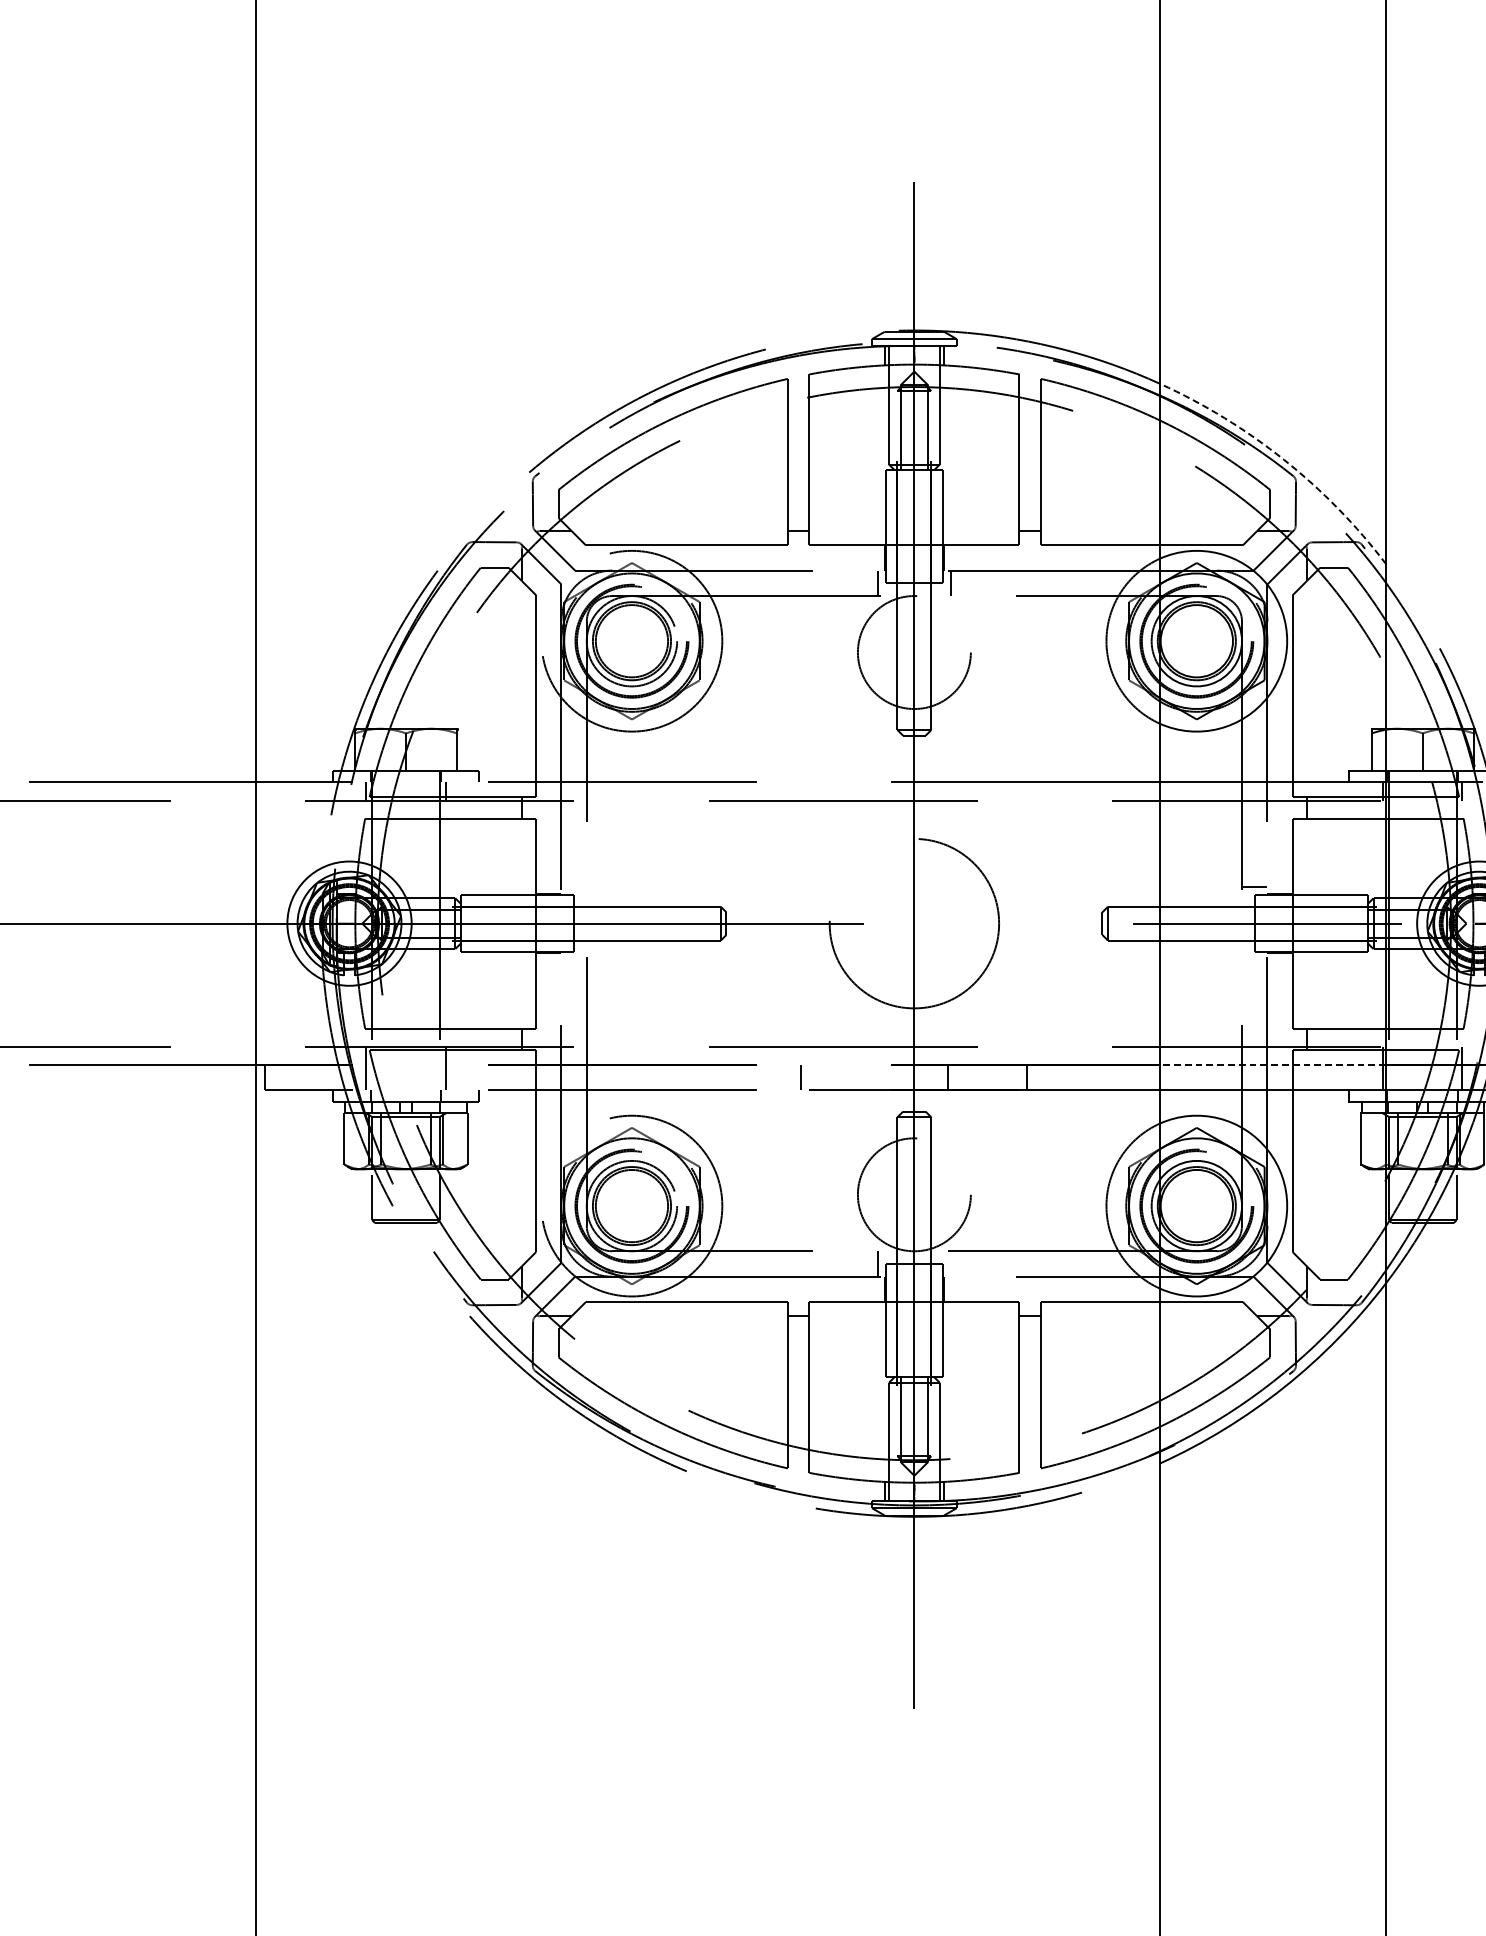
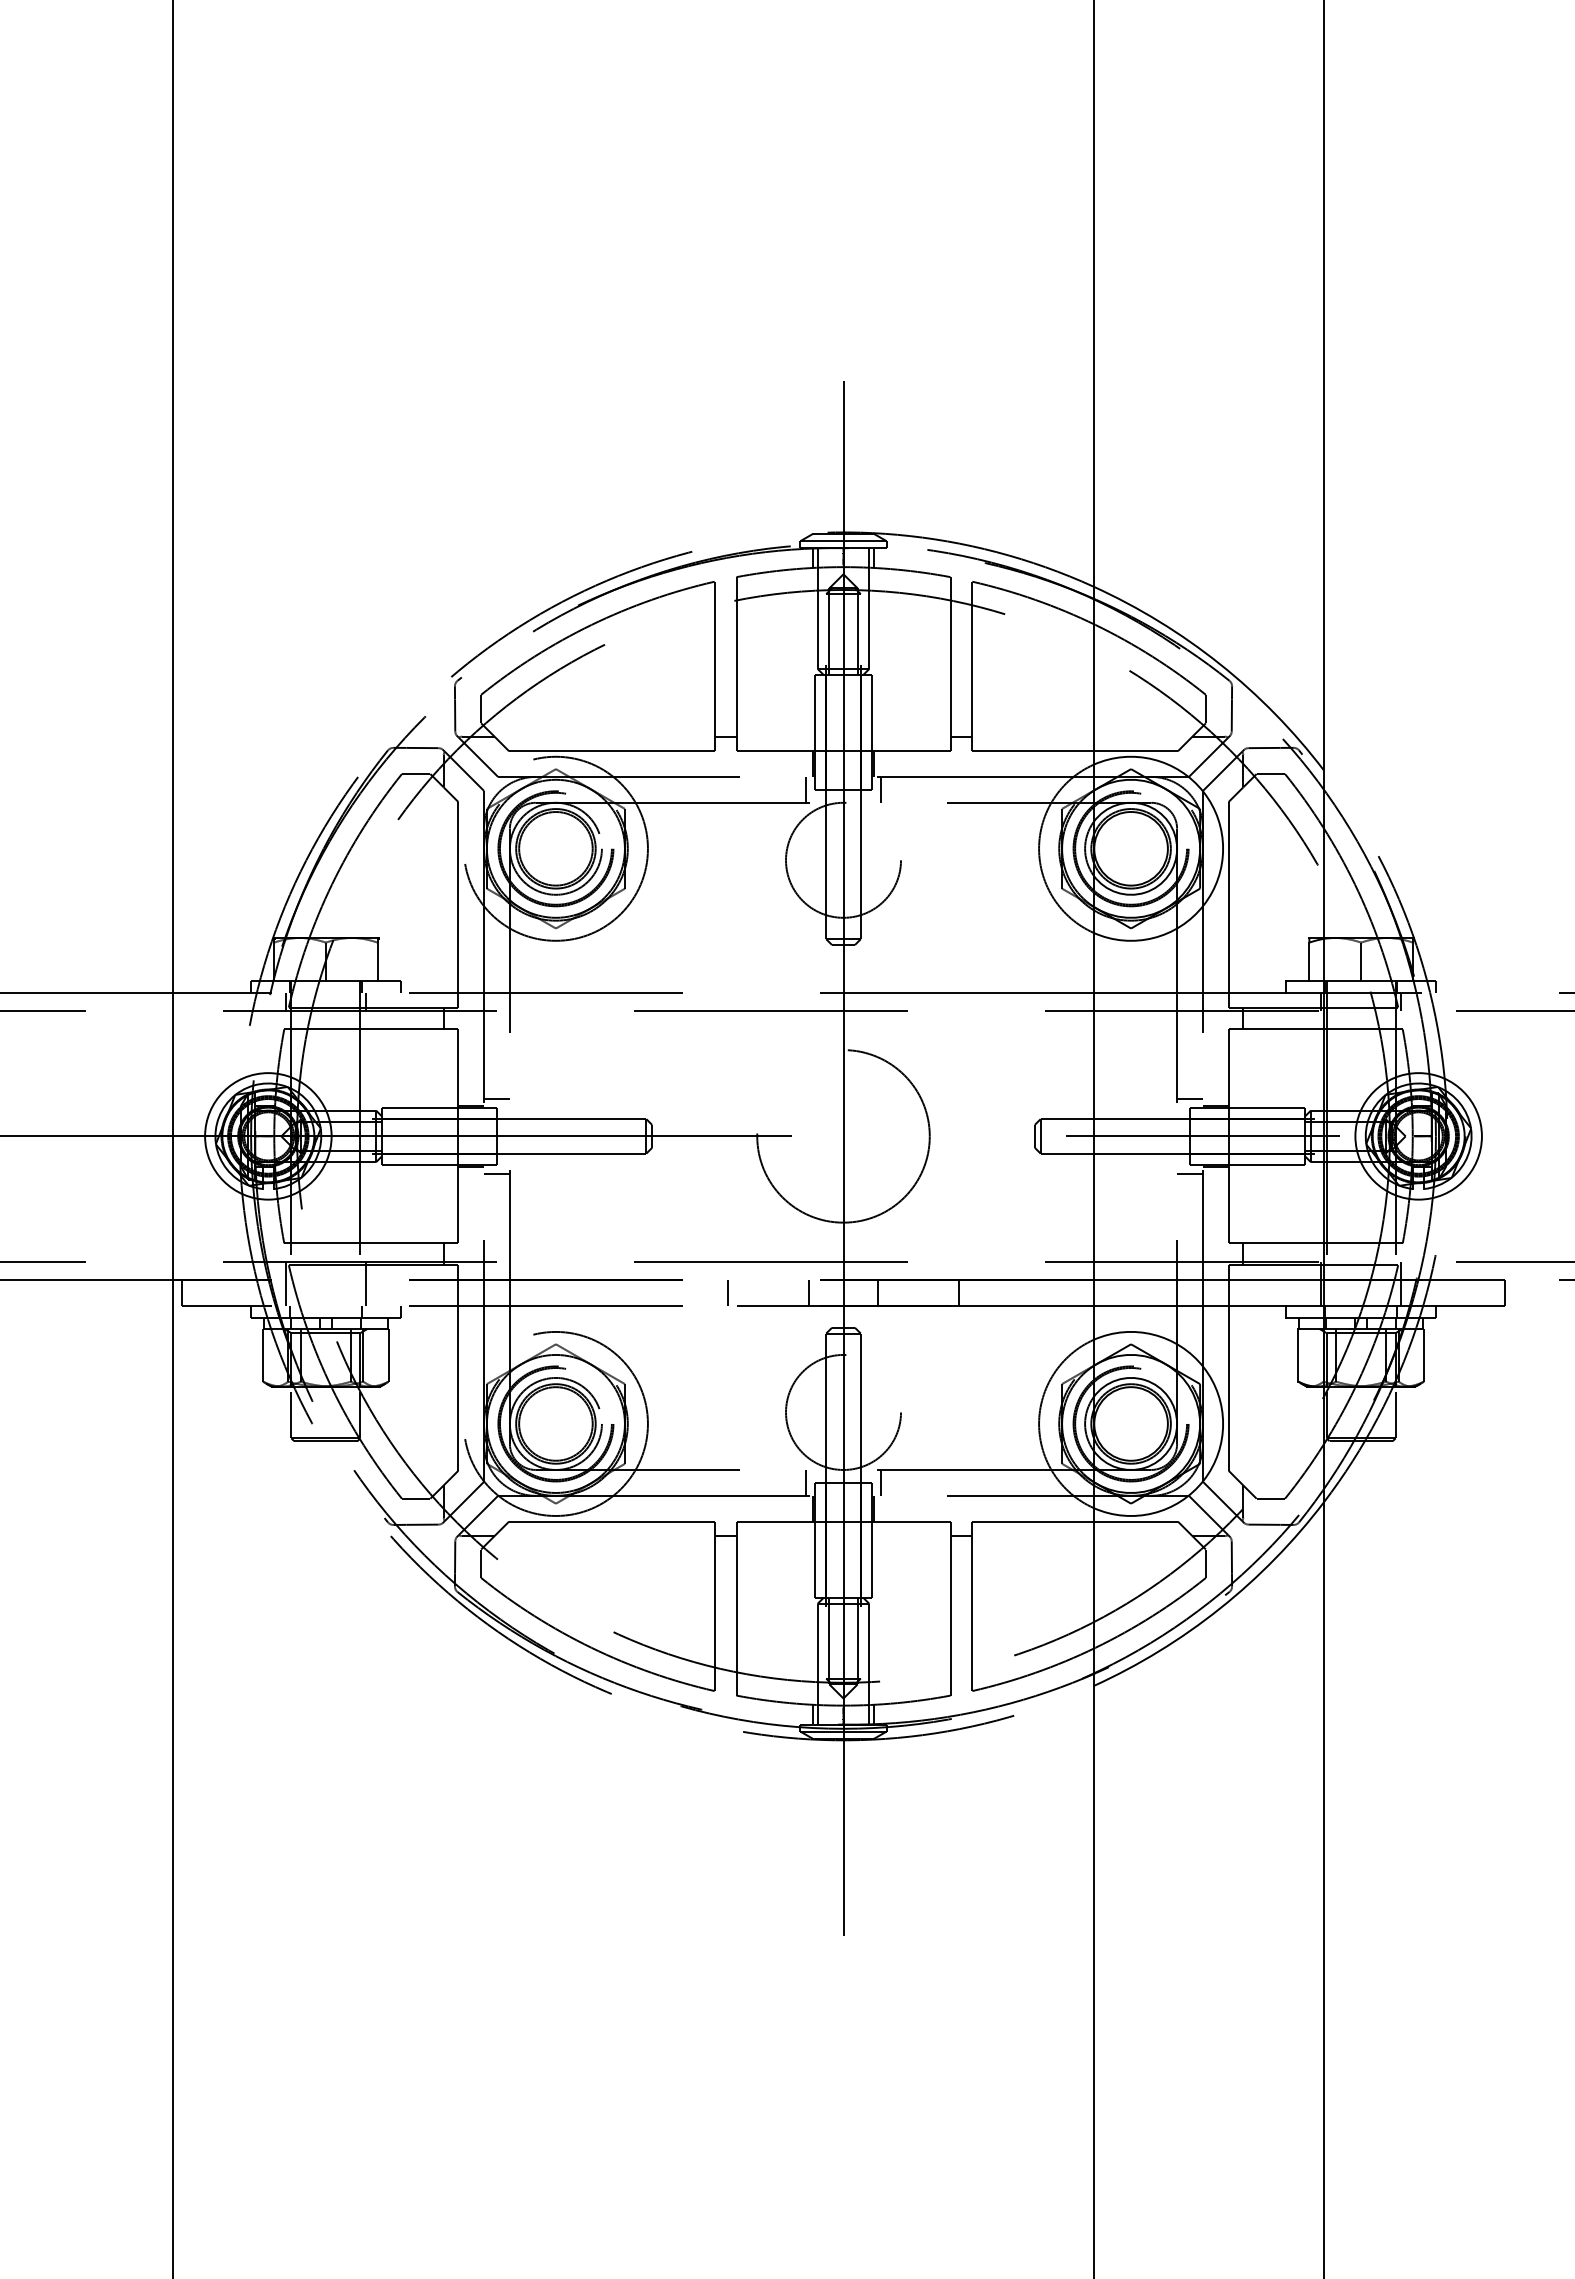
arc: (1284, 460) -> (1220, 664), dashed -> solid
line: (573, 887) -> (496, 1099), added
line: (573, 960) -> (496, 1173), added
line: (1254, 960) -> (1189, 1173), added
line: (1272, 1065) -> (1208, 1280), dashed -> solid
line: (880, 1077) -> (809, 1293), added
line: (950, 1263) -> (880, 1482), added

